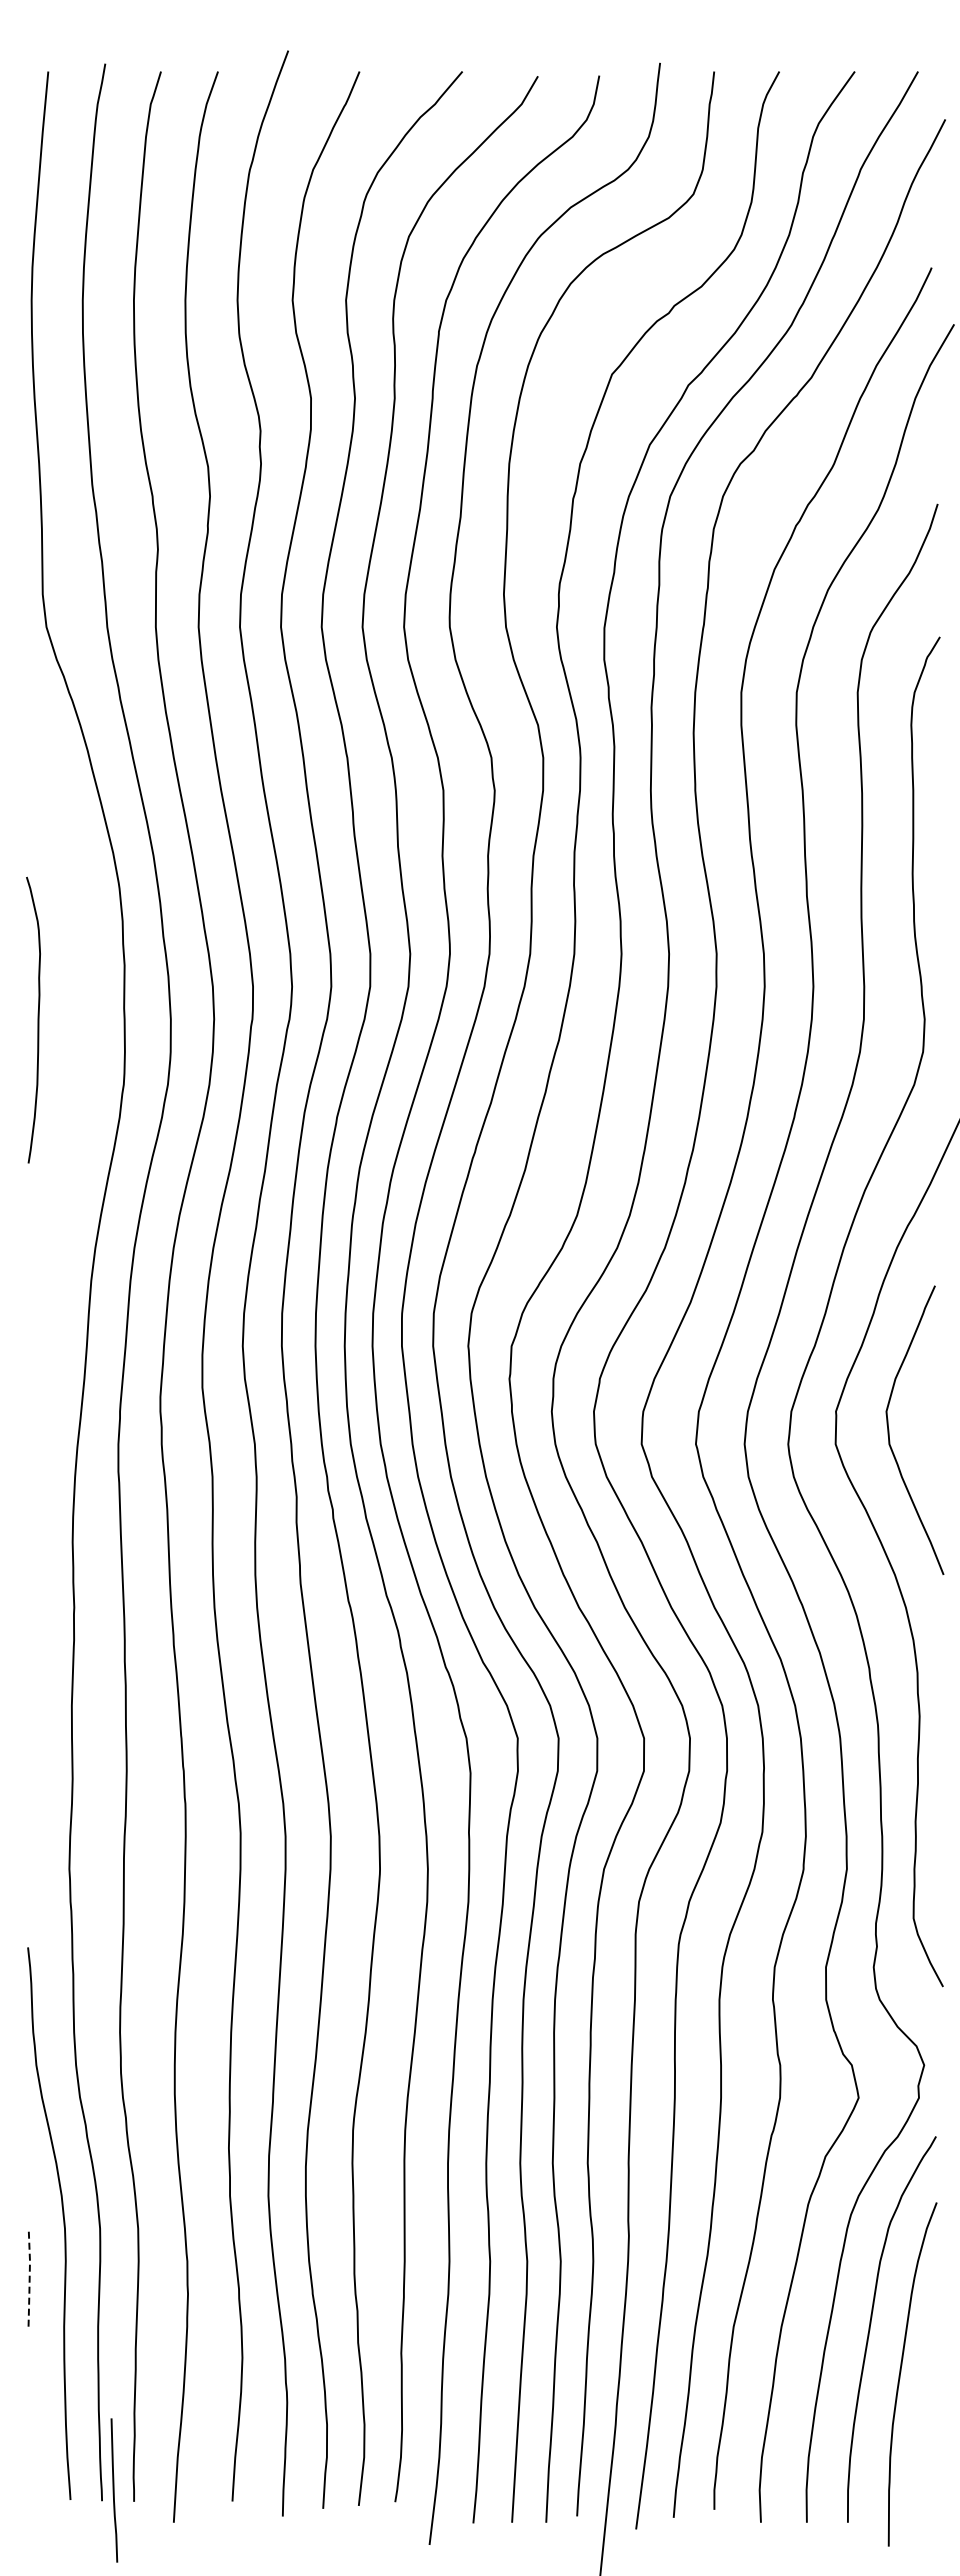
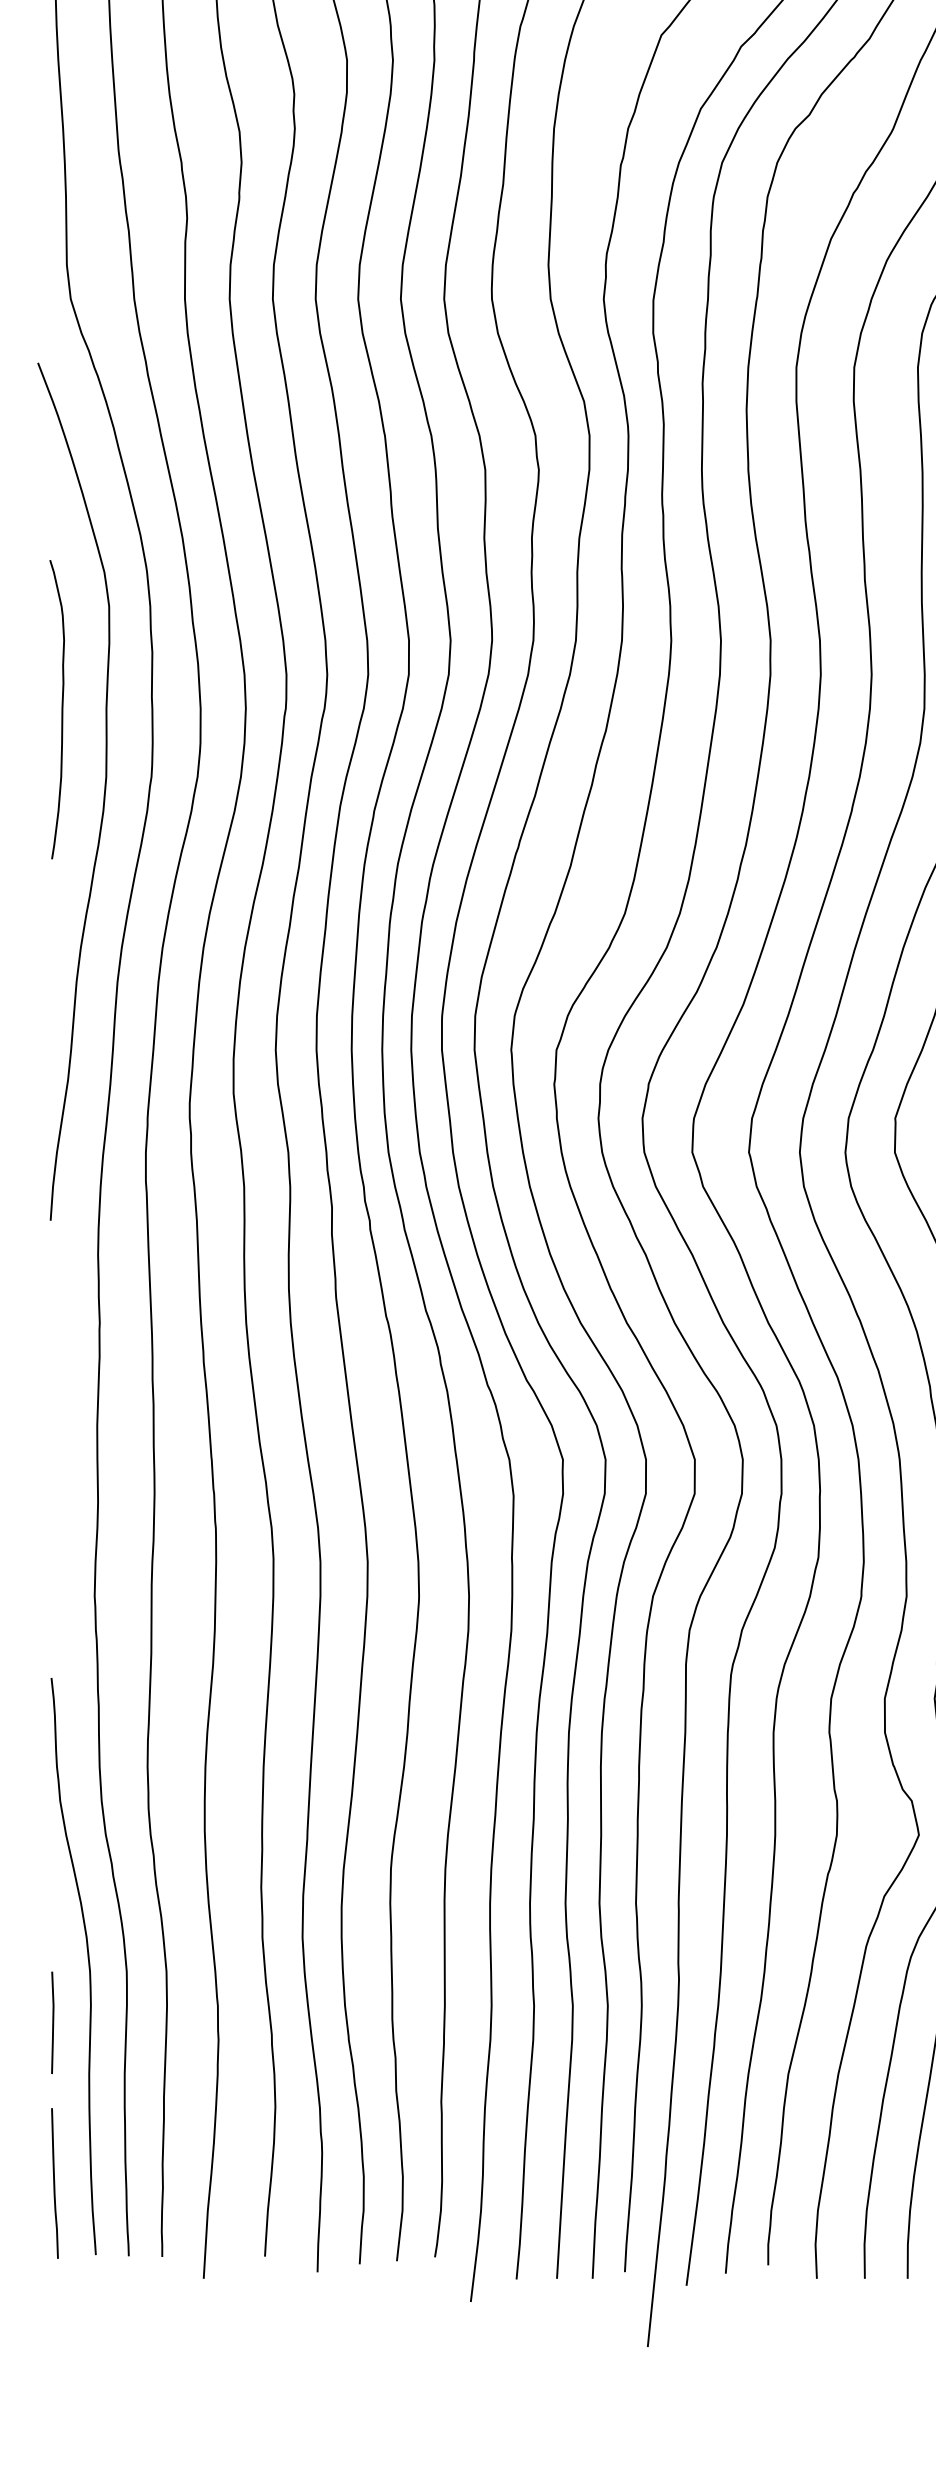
curve: (77, 1104) -> (103, 797), added
line: (29, 2277) -> (53, 2022), dashed -> solid
line: (114, 2490) -> (55, 2183), moved

